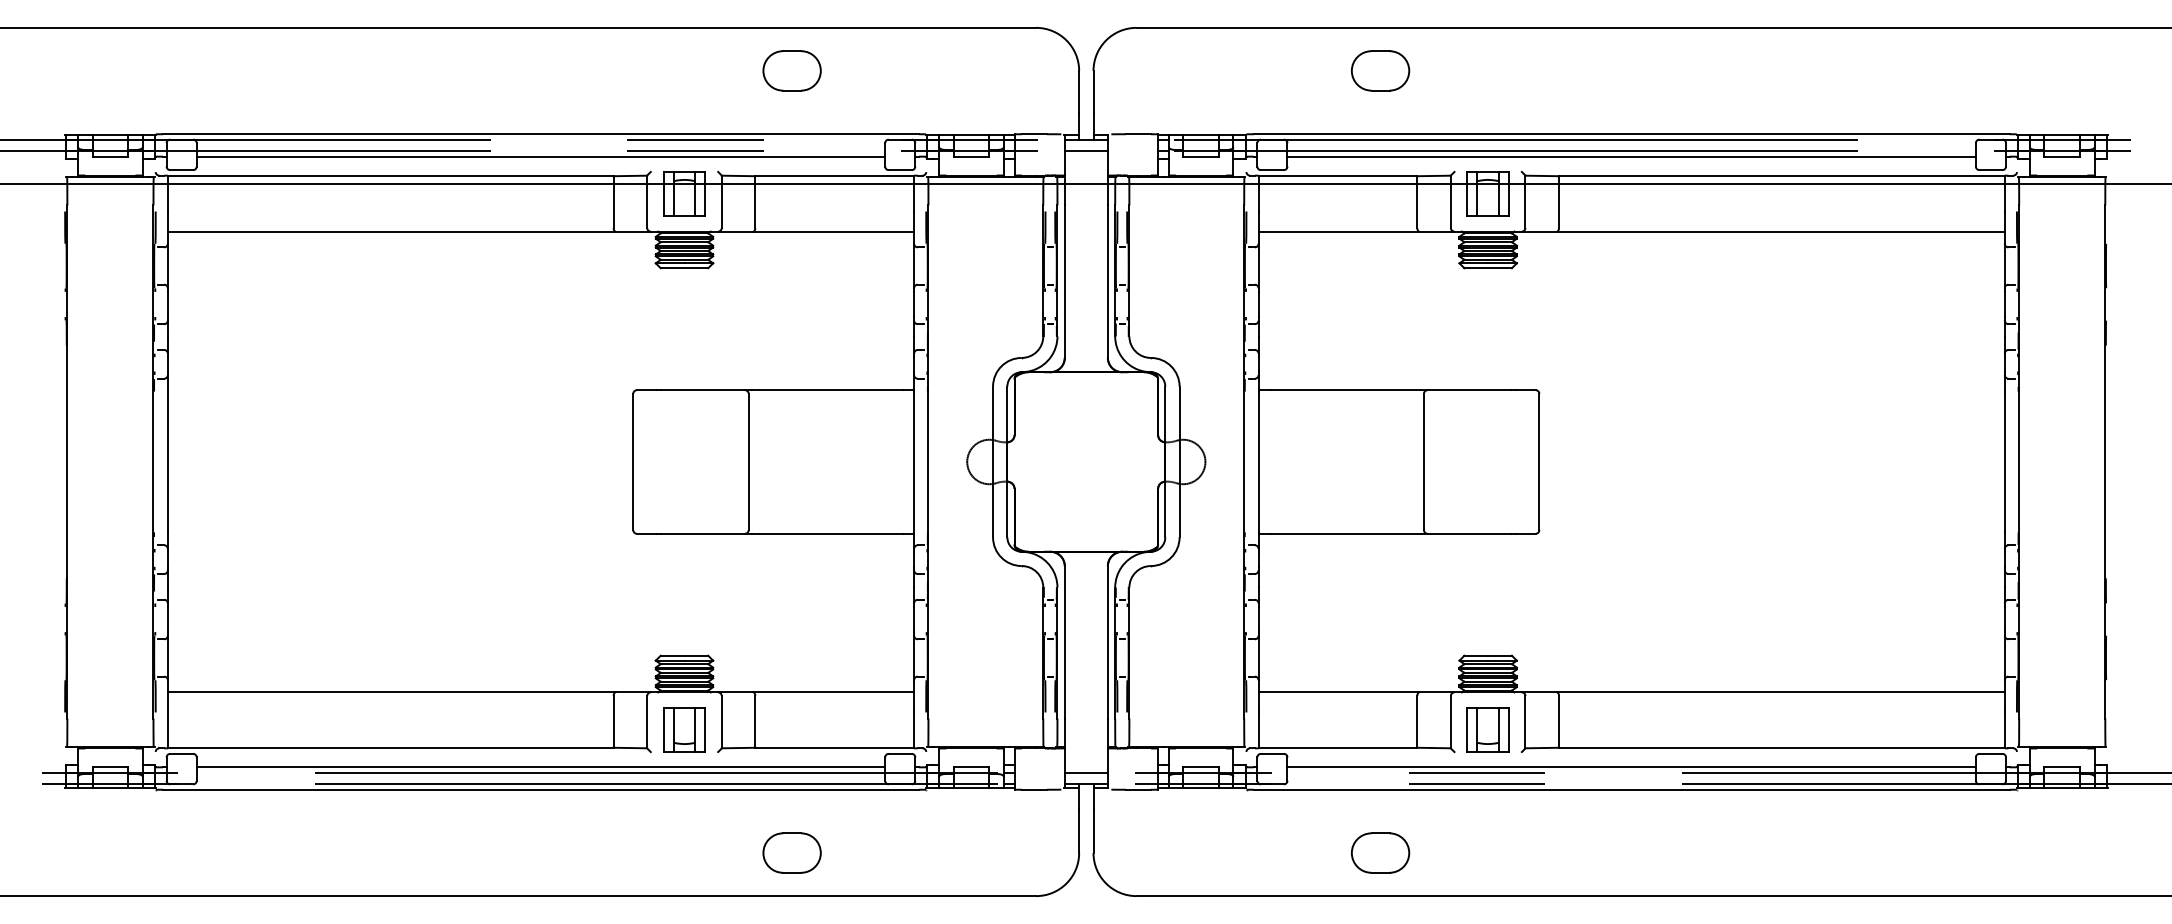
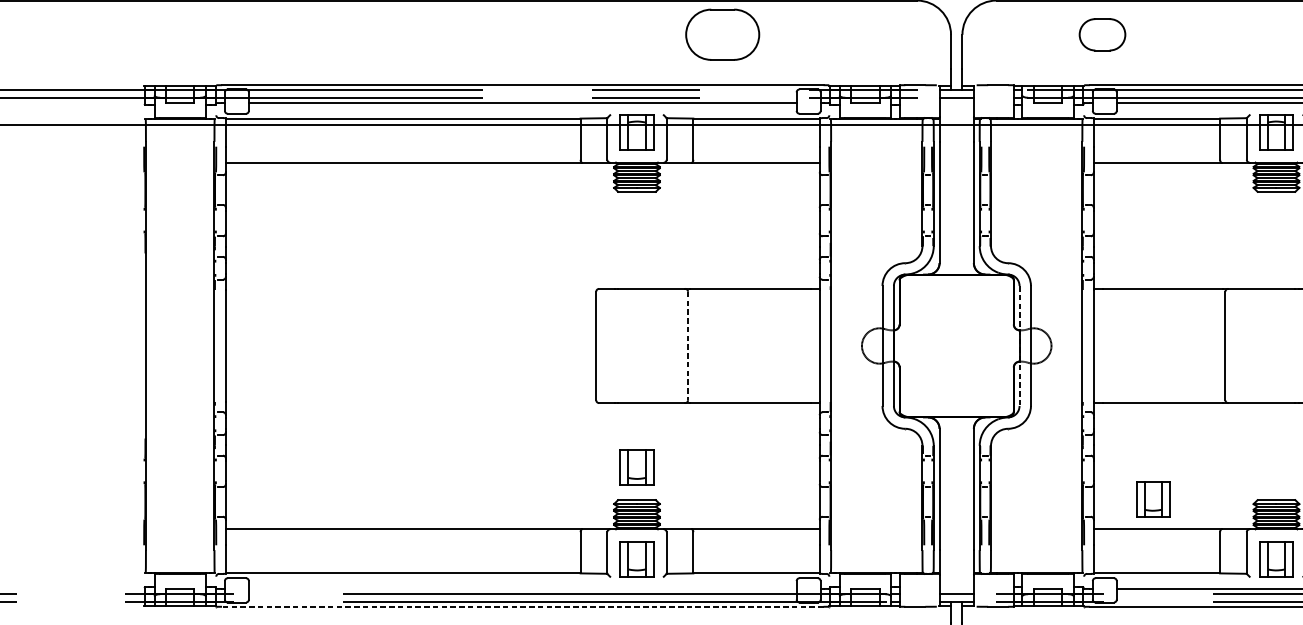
part: (791, 70) -> (722, 34), size x1.6
part: (1380, 70) -> (1102, 34), moved
line: (748, 462) -> (687, 346), solid -> dashed
line: (1165, 462) -> (1019, 346), solid -> dashed
part: (684, 614) -> (637, 467), added
part: (1332, 654) -> (1152, 499), added
line: (540, 767) -> (522, 589), removed
line: (540, 789) -> (522, 606), solid -> dashed

